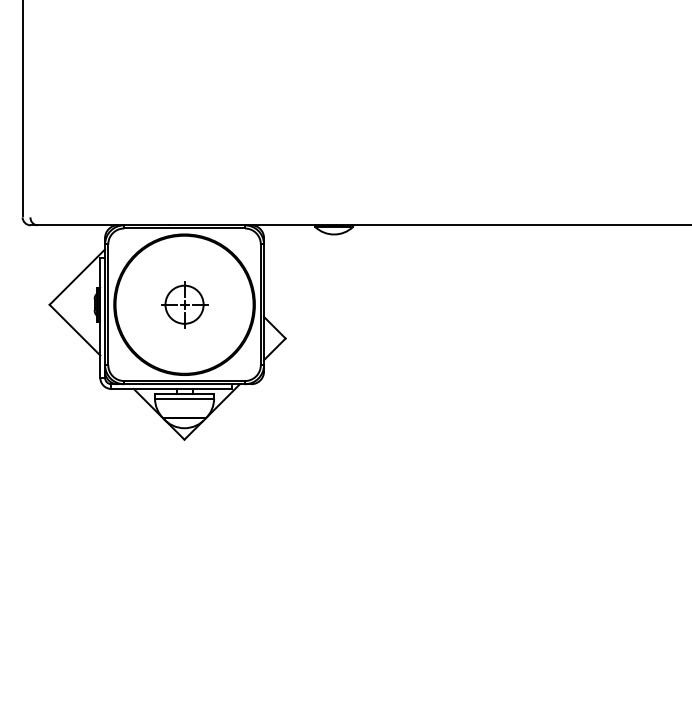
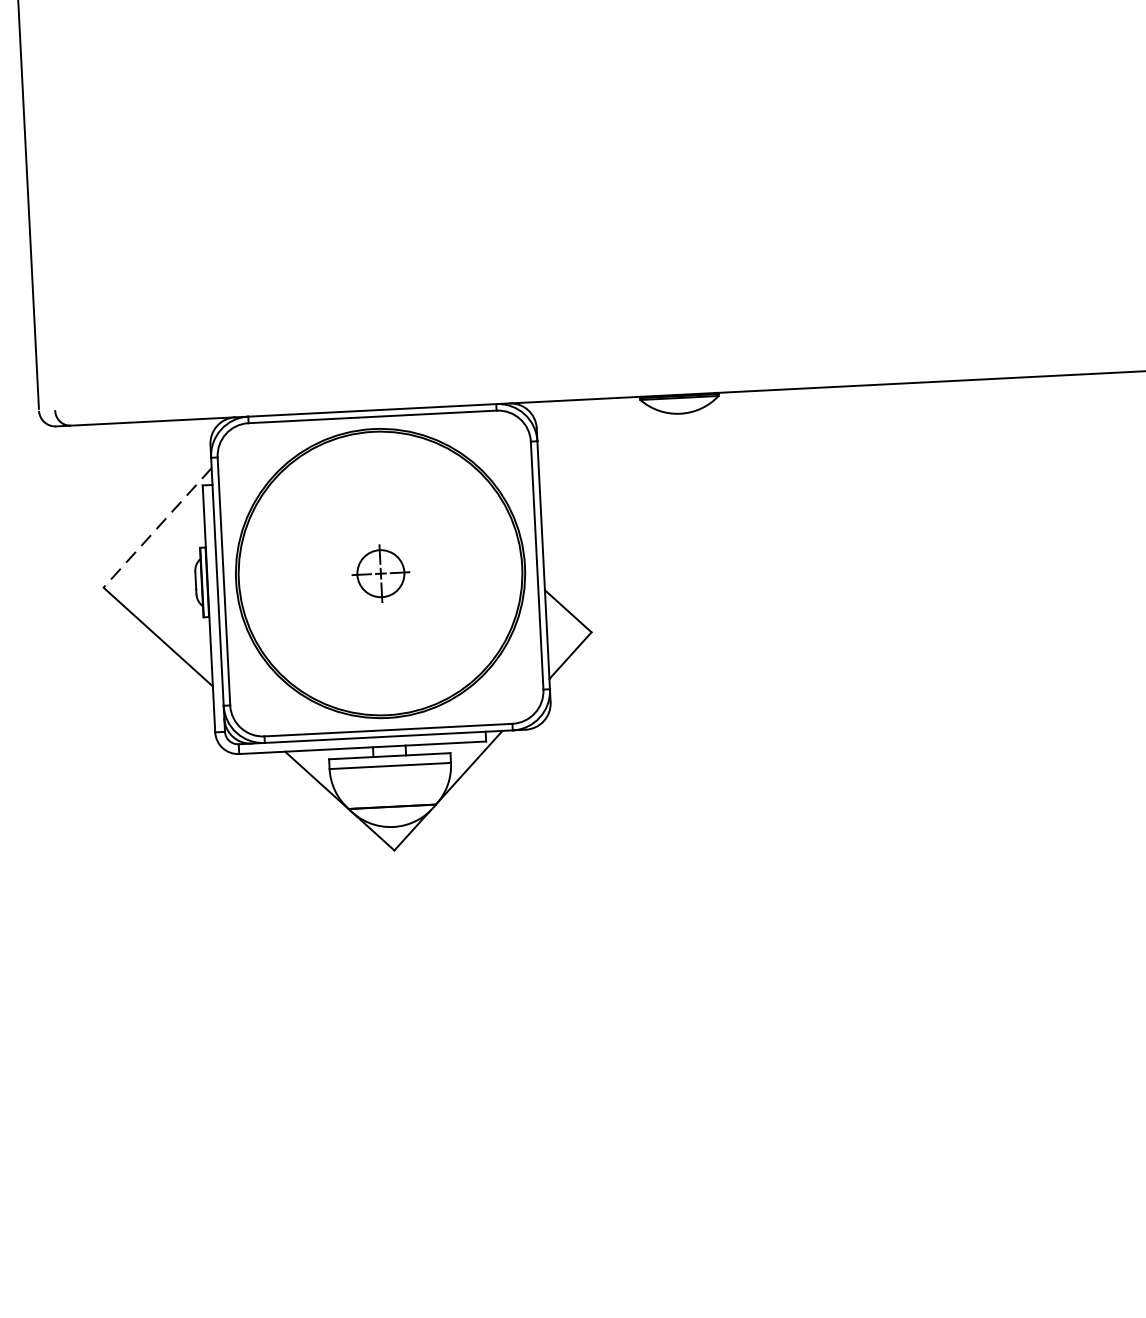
line: (77, 277) -> (157, 528), solid -> dashed
part: (184, 304) -> (380, 572), size x0.6

